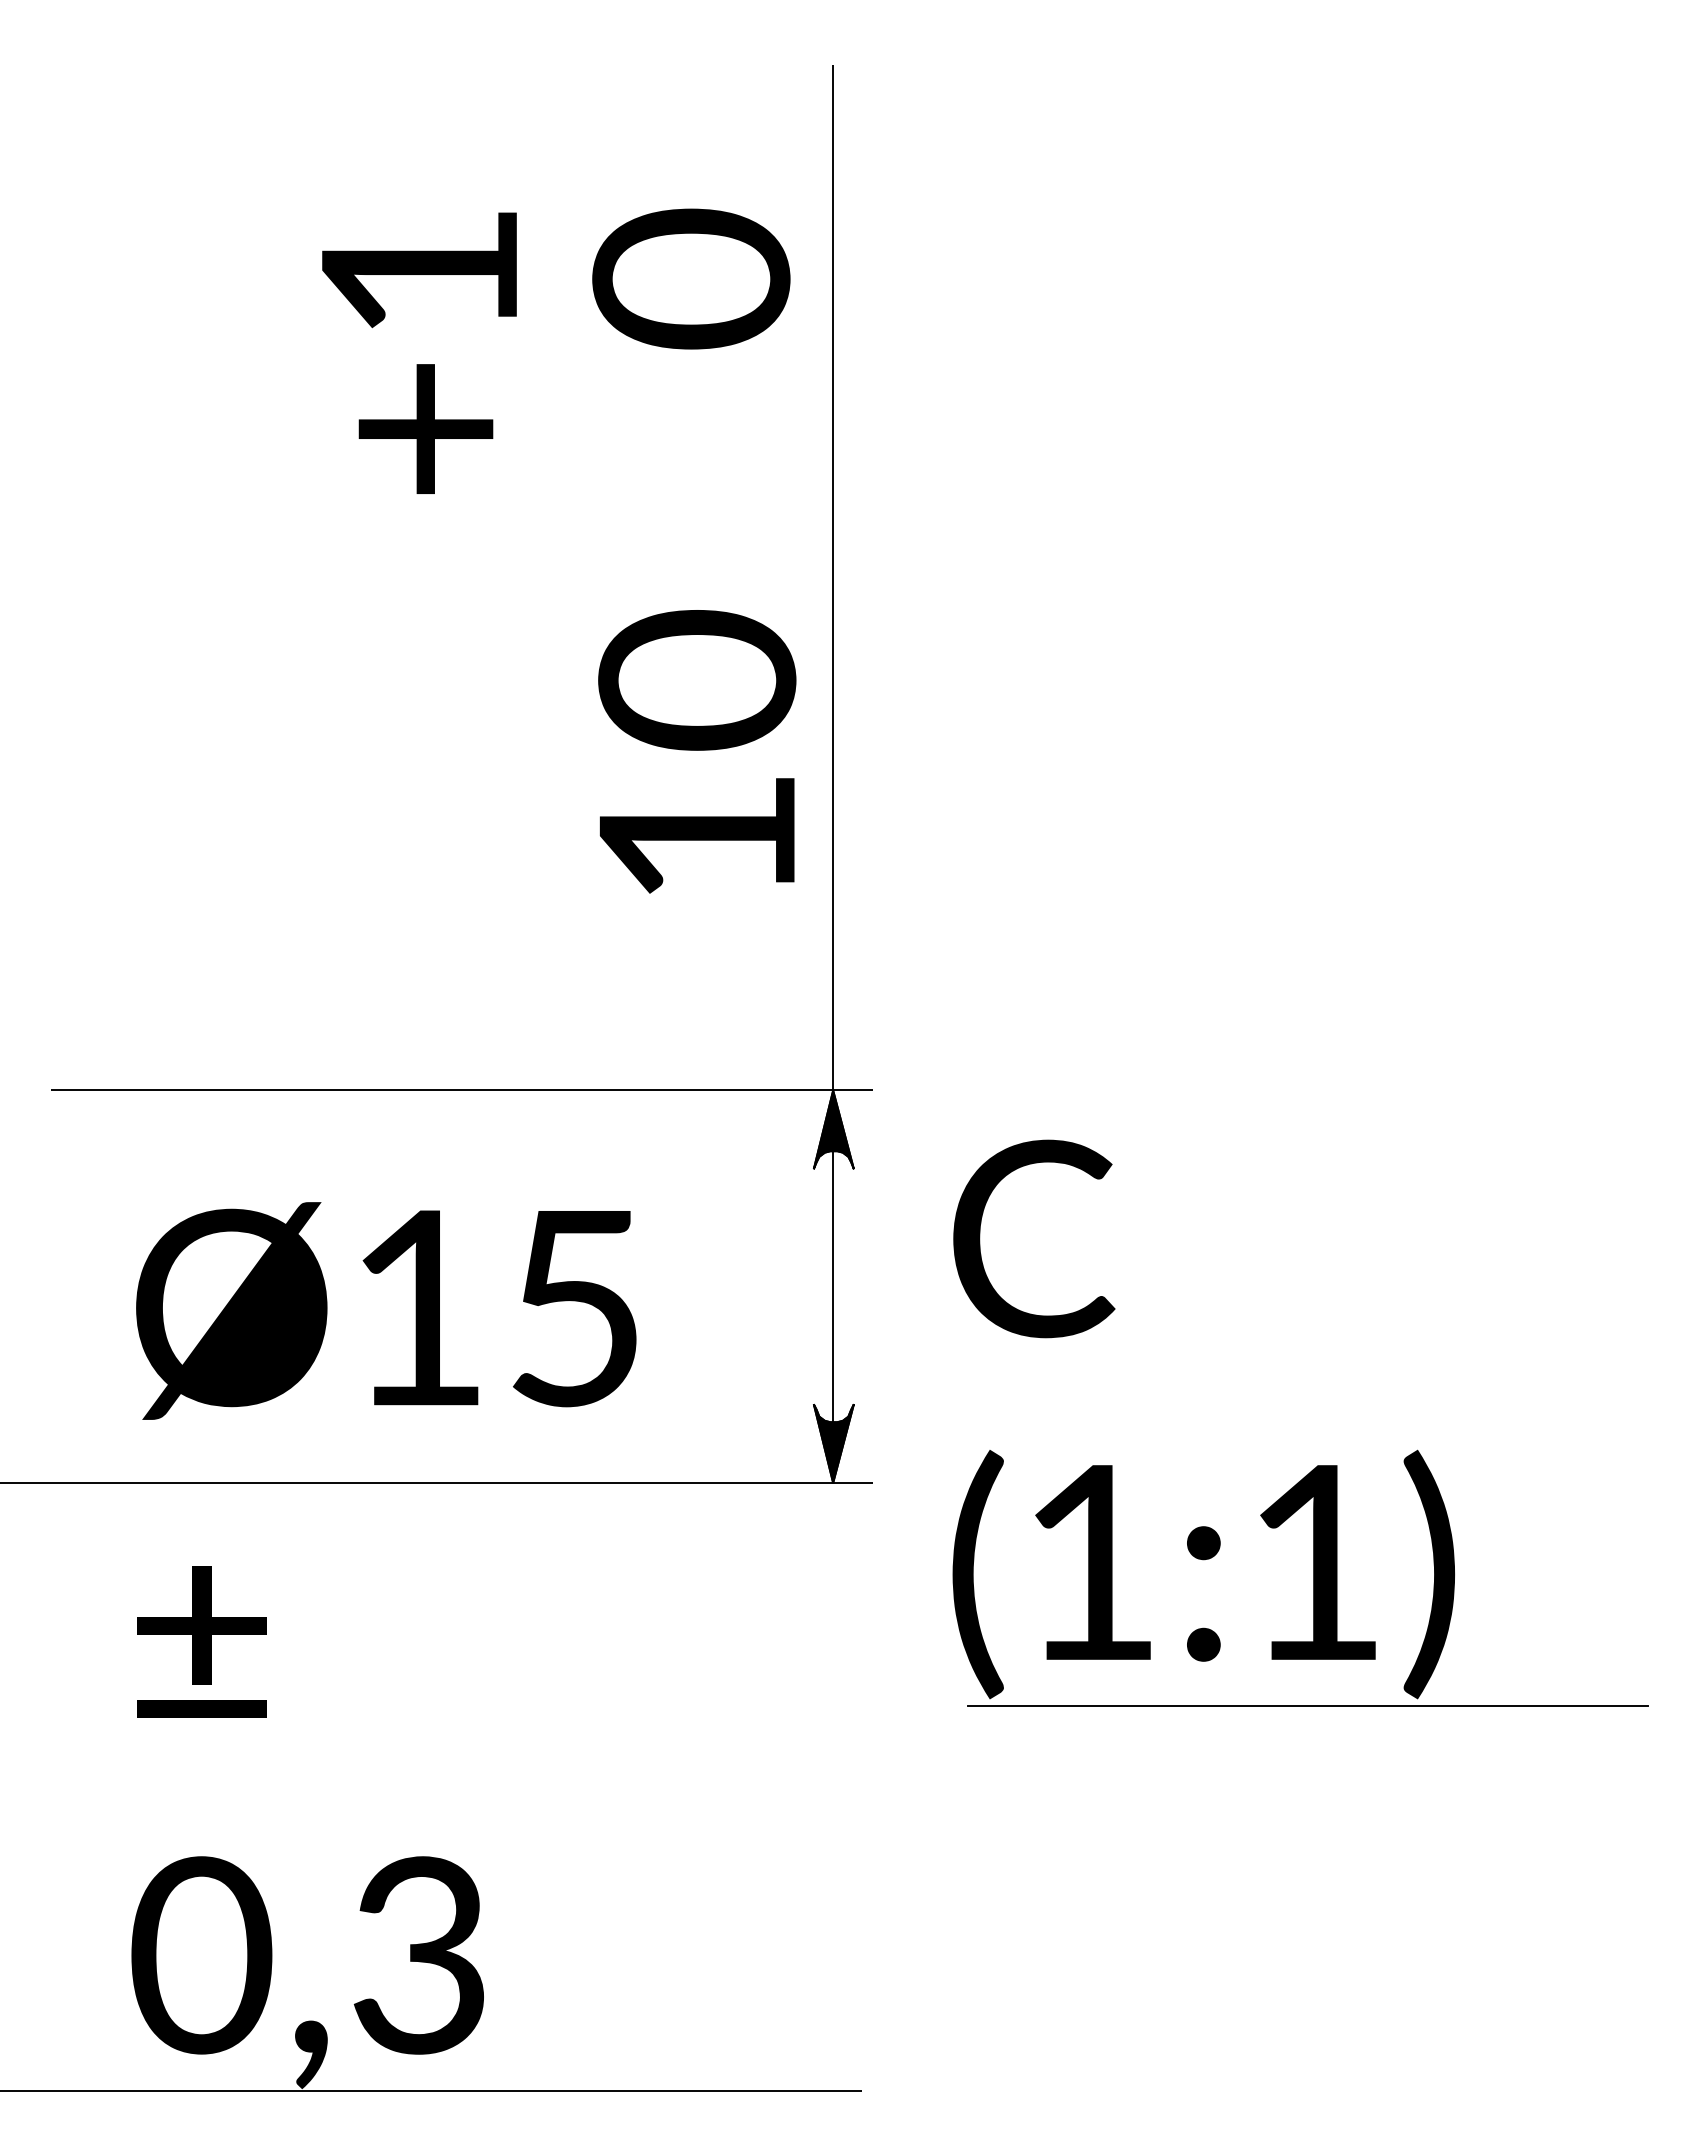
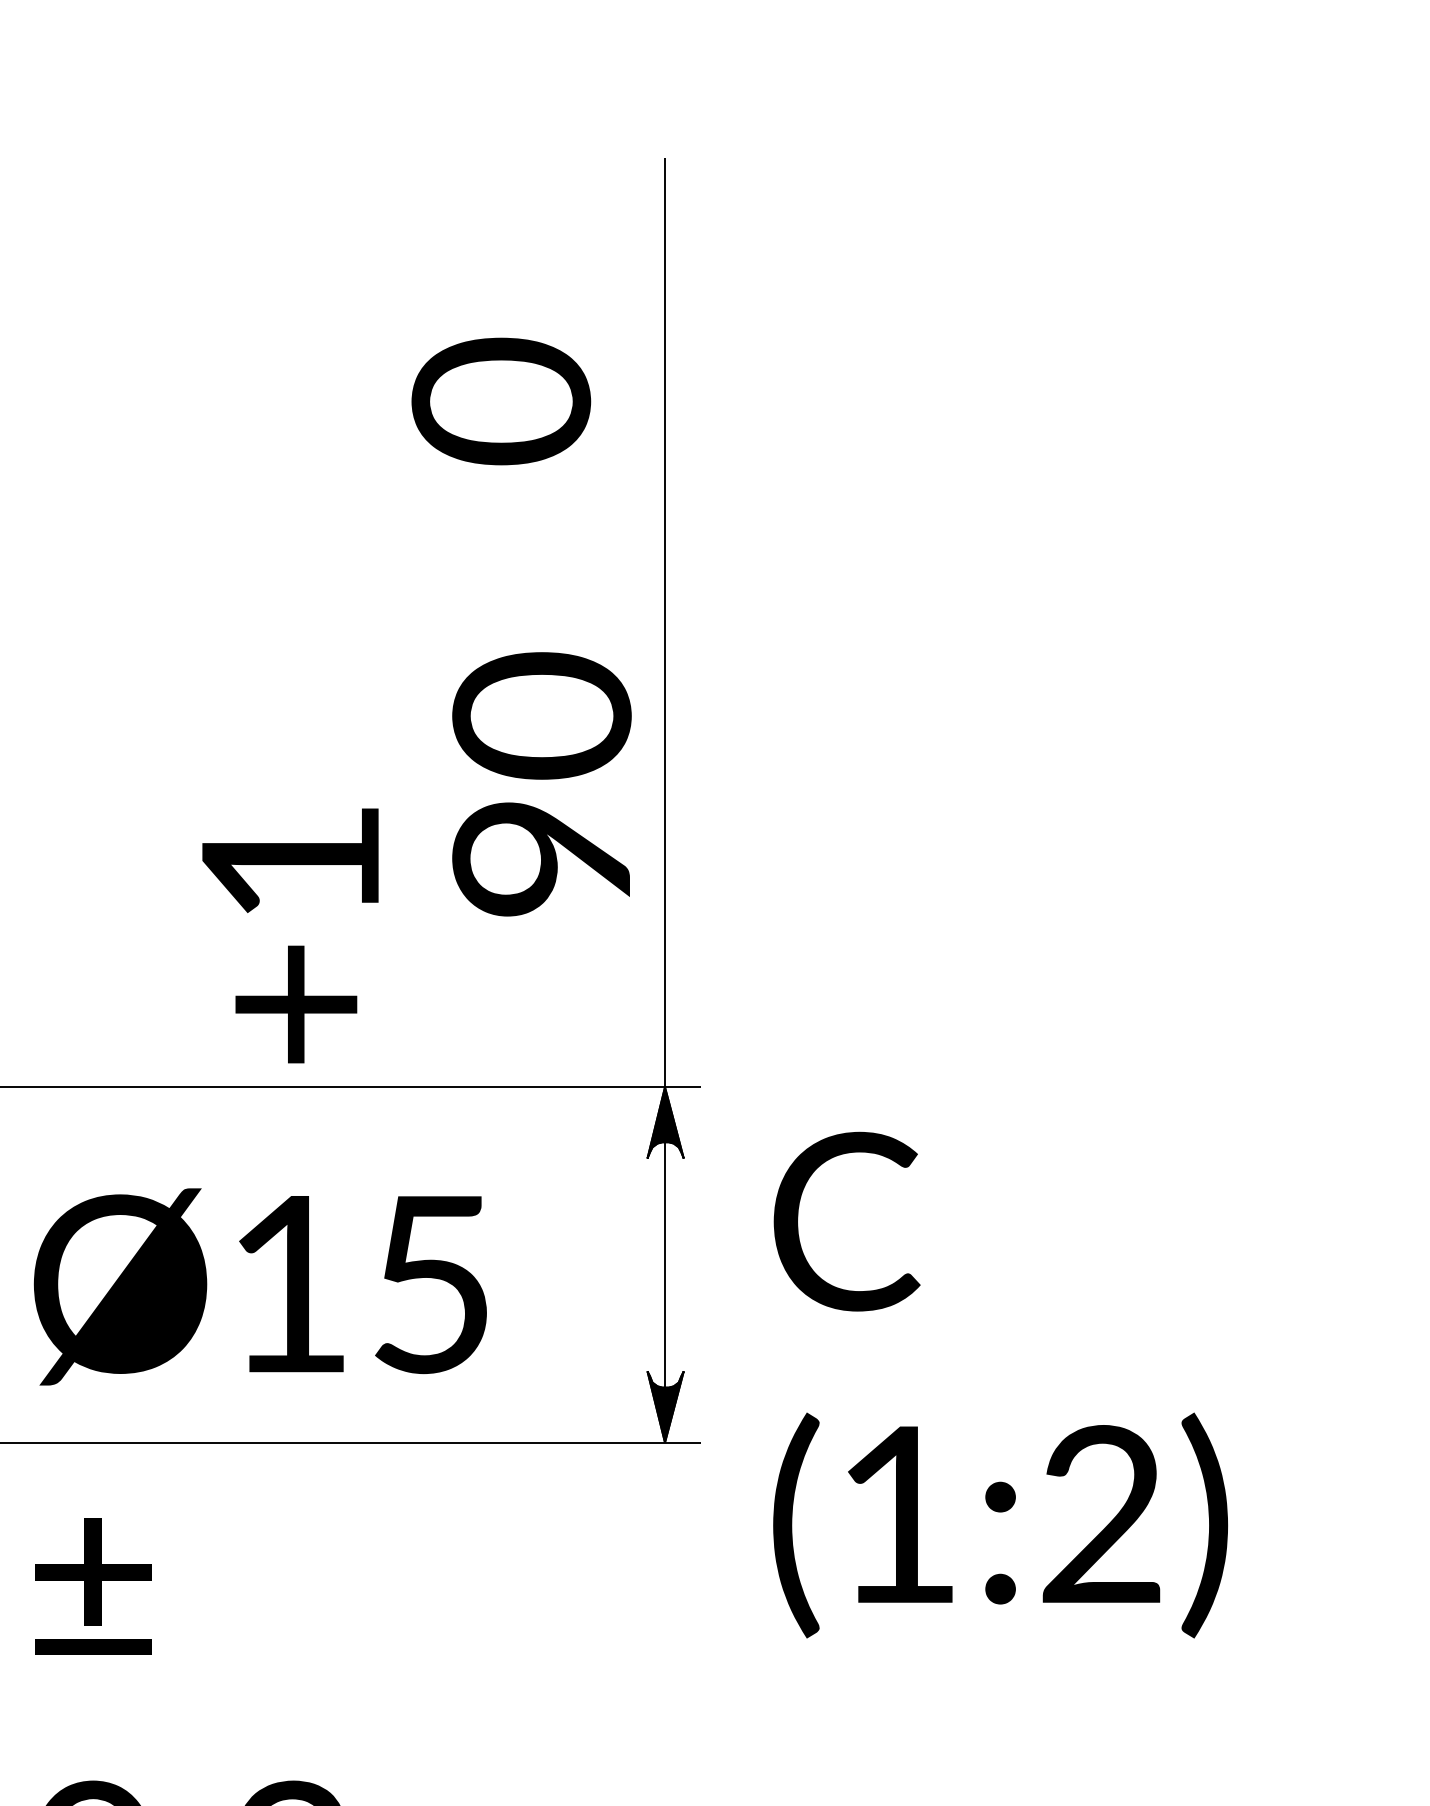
text: (691, 278) -> (501, 400), moved
text: (419, 352) -> (290, 935), moved
text: (696, 838) -> (541, 859), 10 -> 90
text: (1314, 1561) -> (1100, 1513), (1:1) -> (1:2)
line: (1307, 1706) -> (1094, 1645), removed

